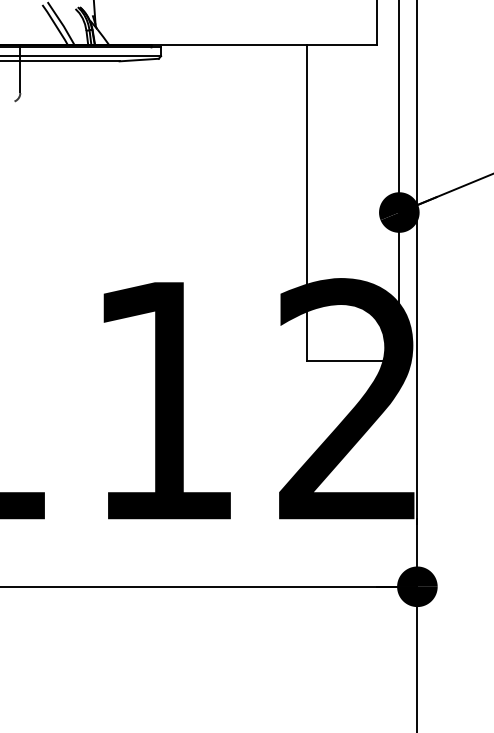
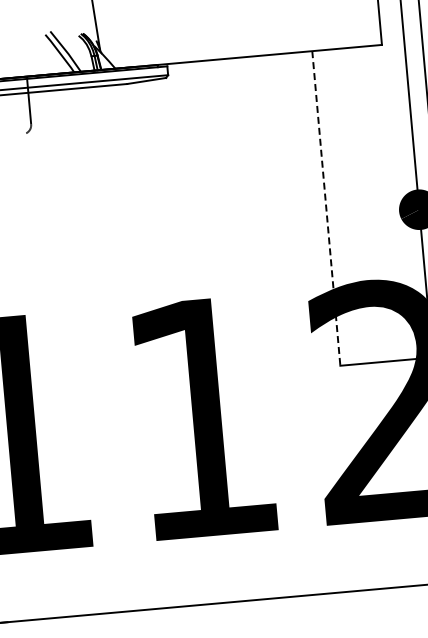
line: (306, 203) -> (326, 208), solid -> dashed

